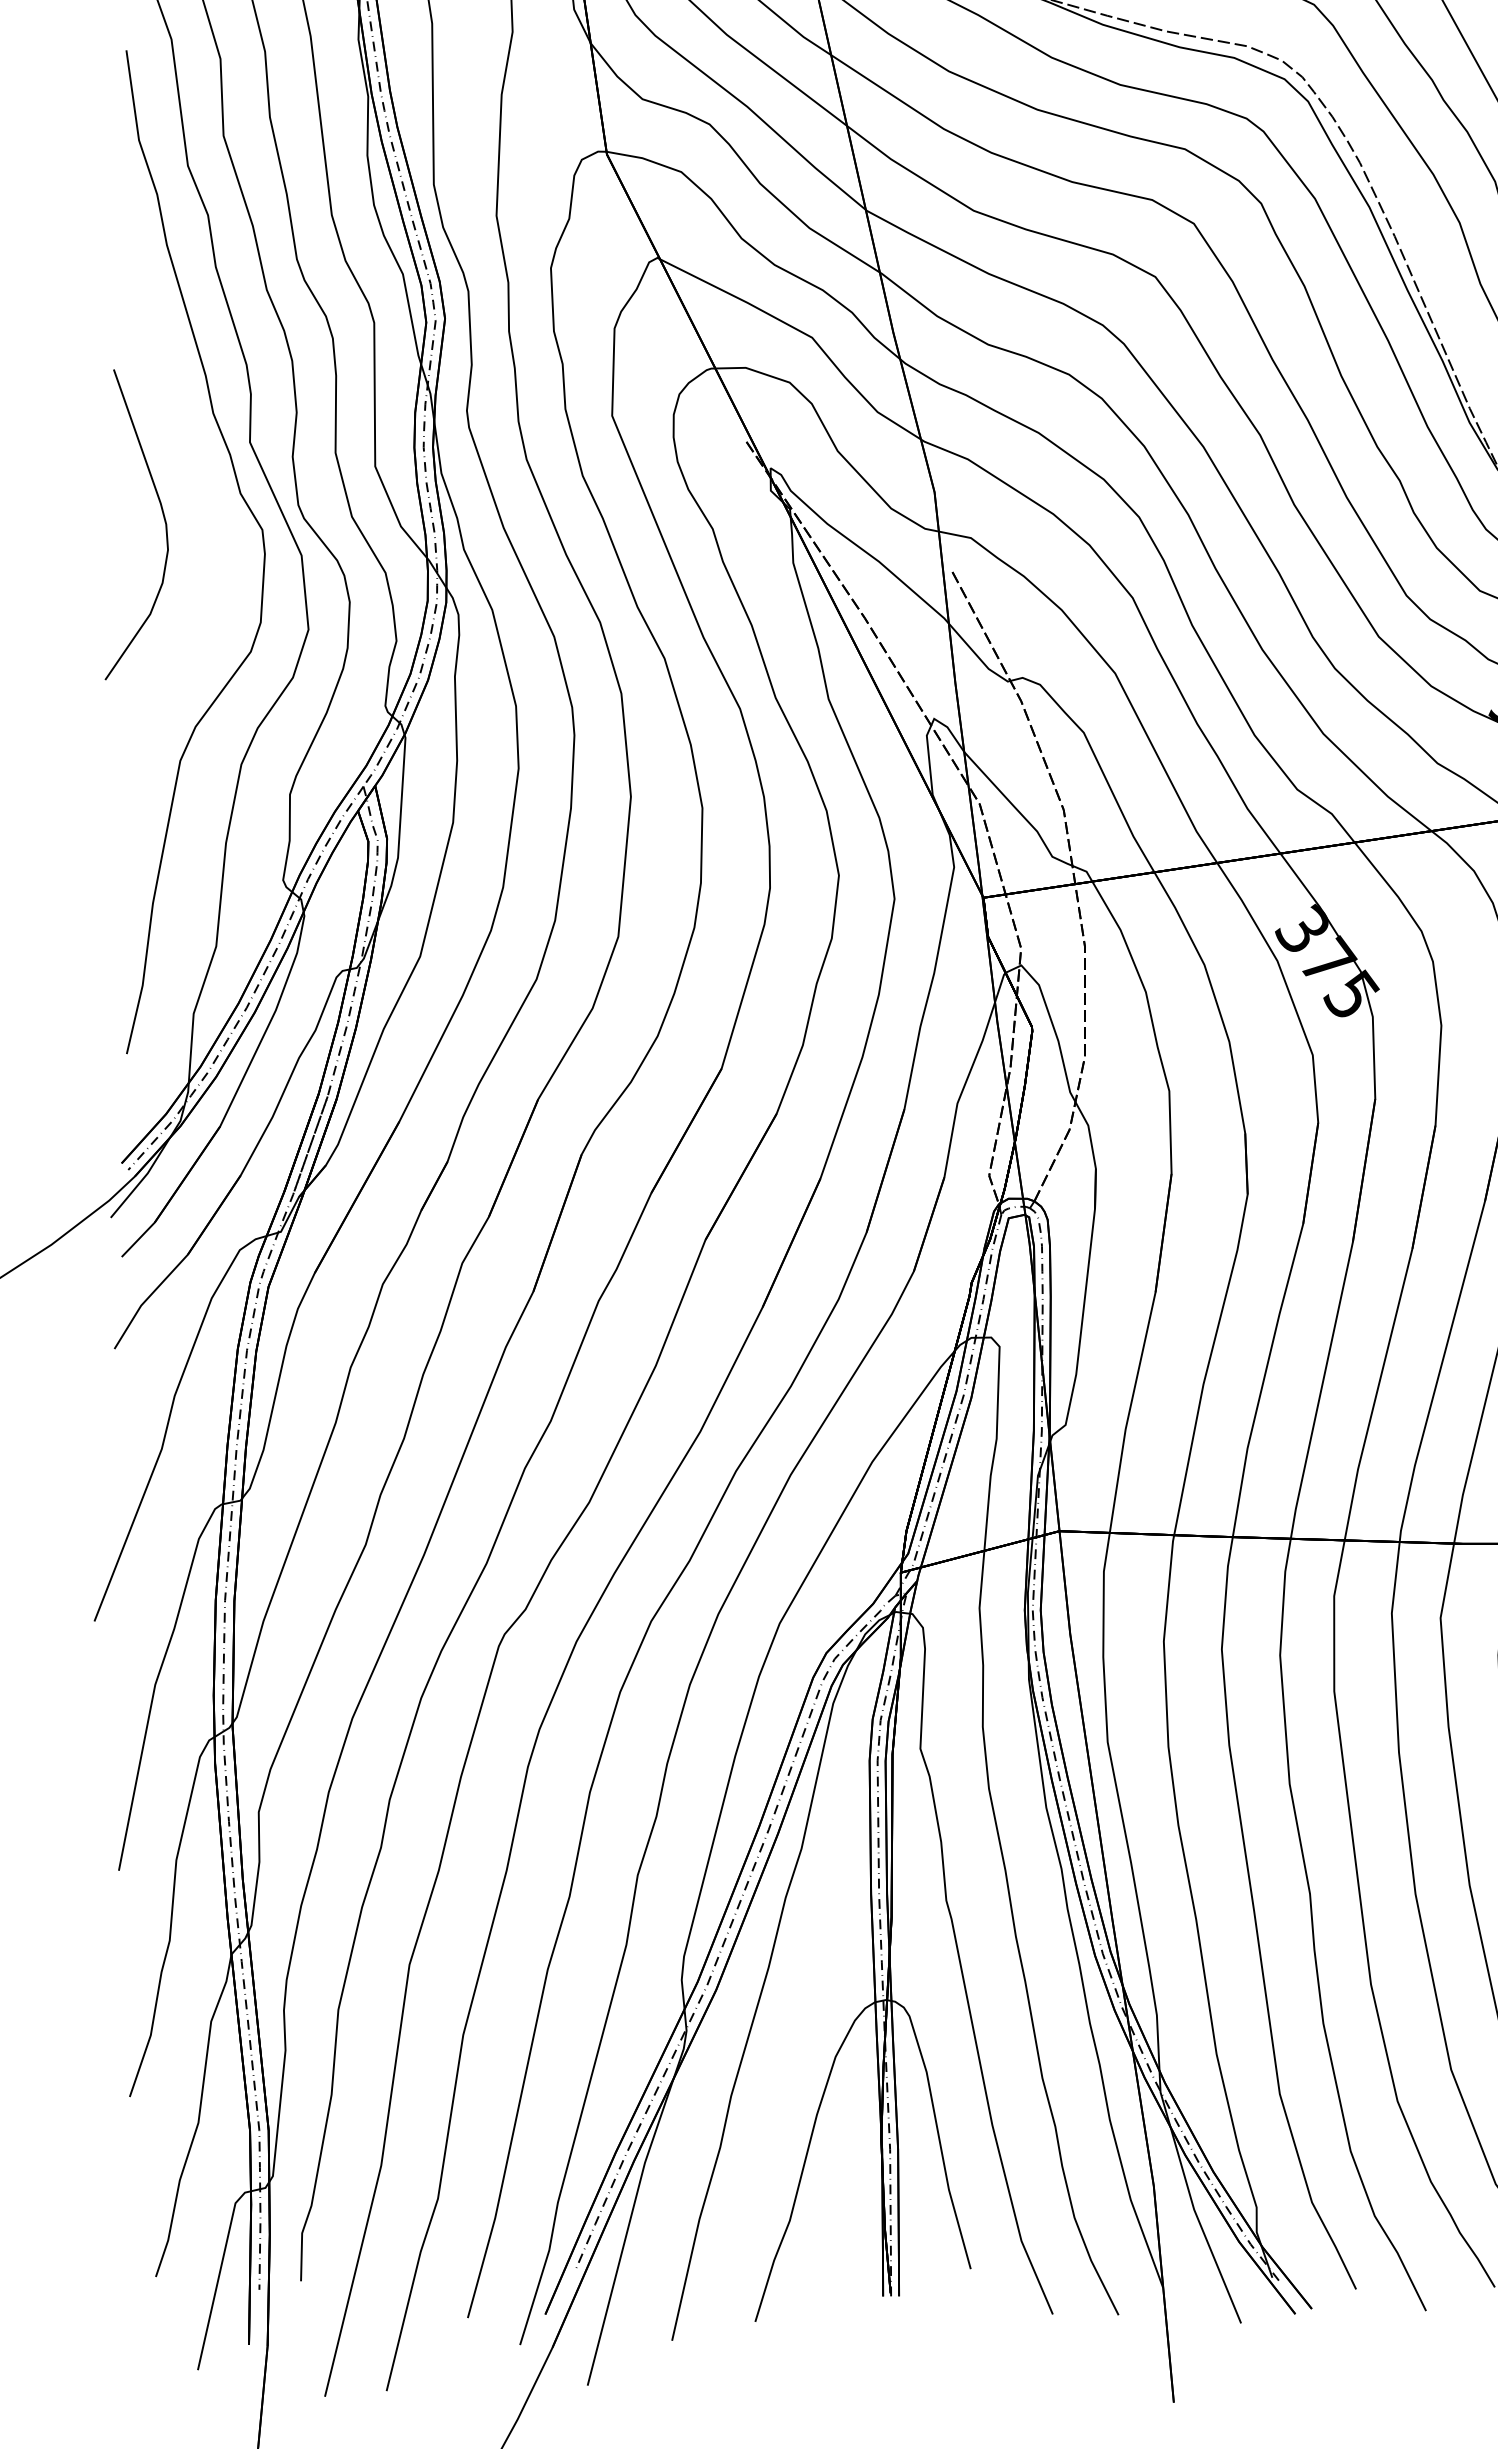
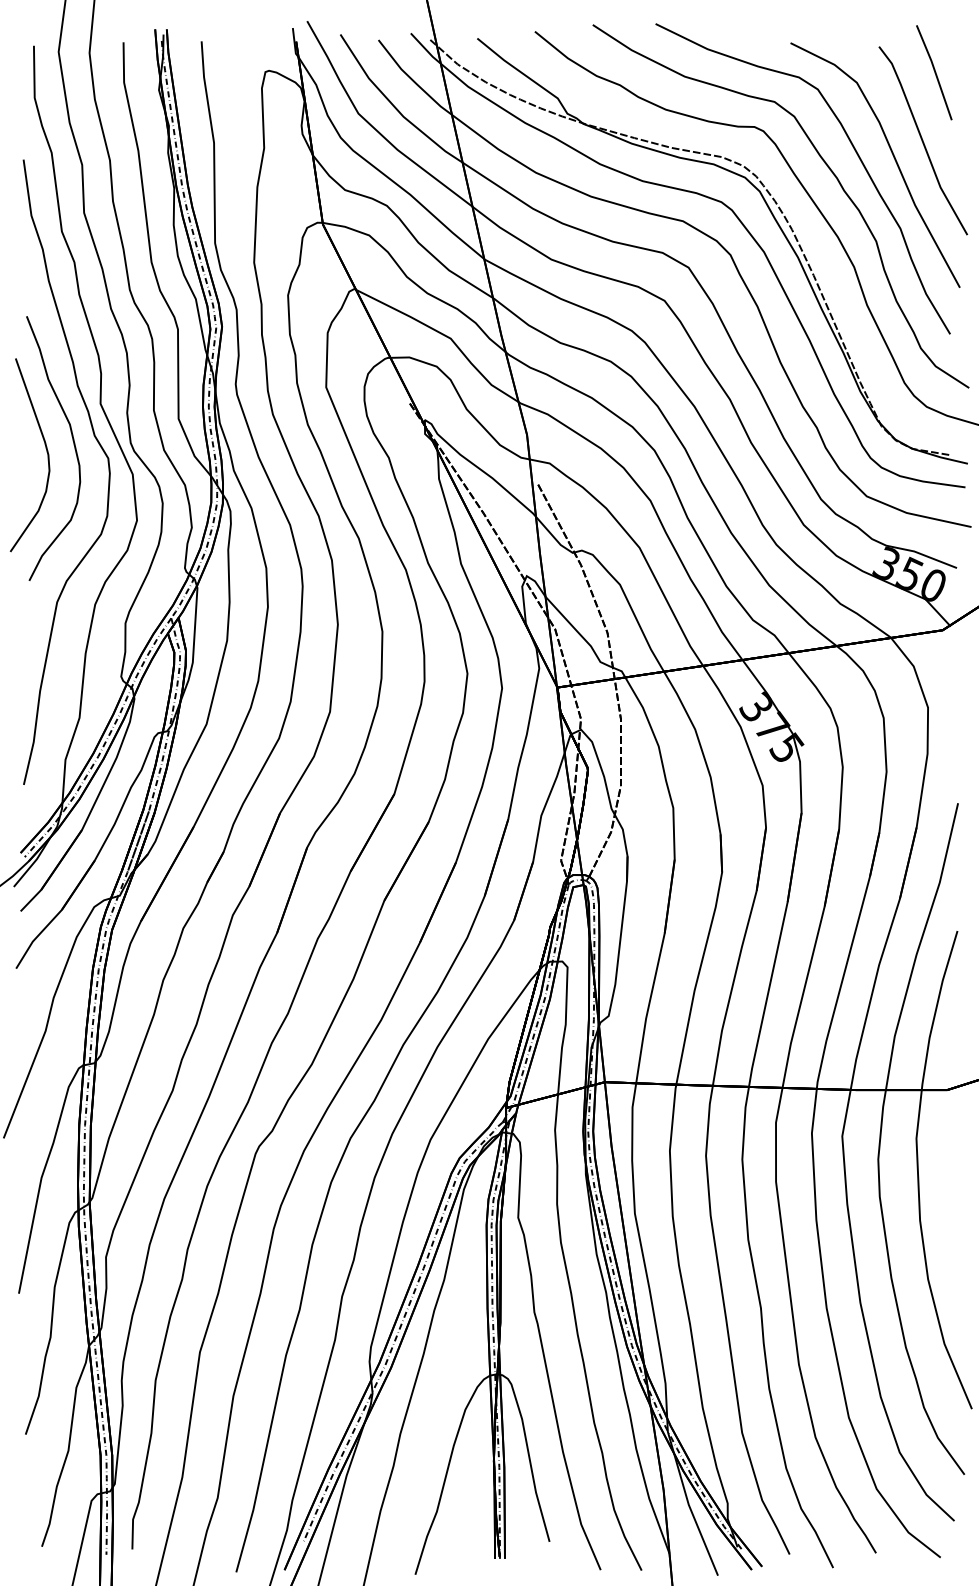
curve: (206, 509) -> (73, 445), added

